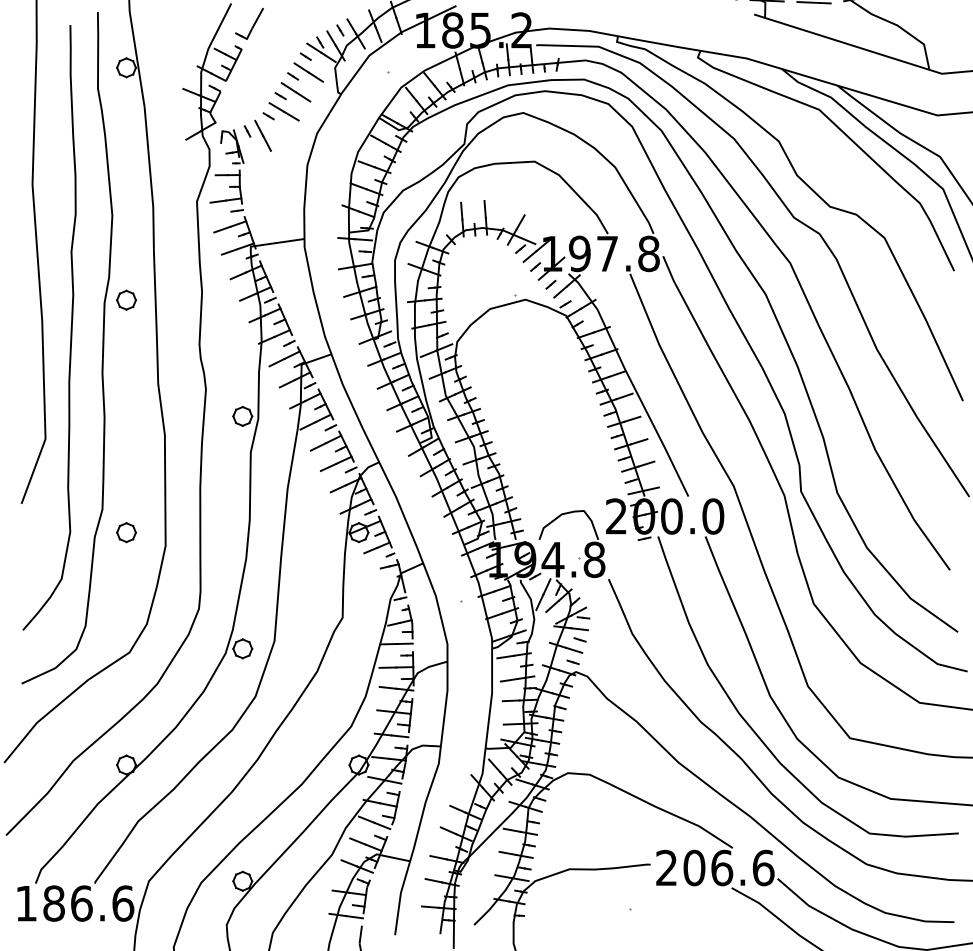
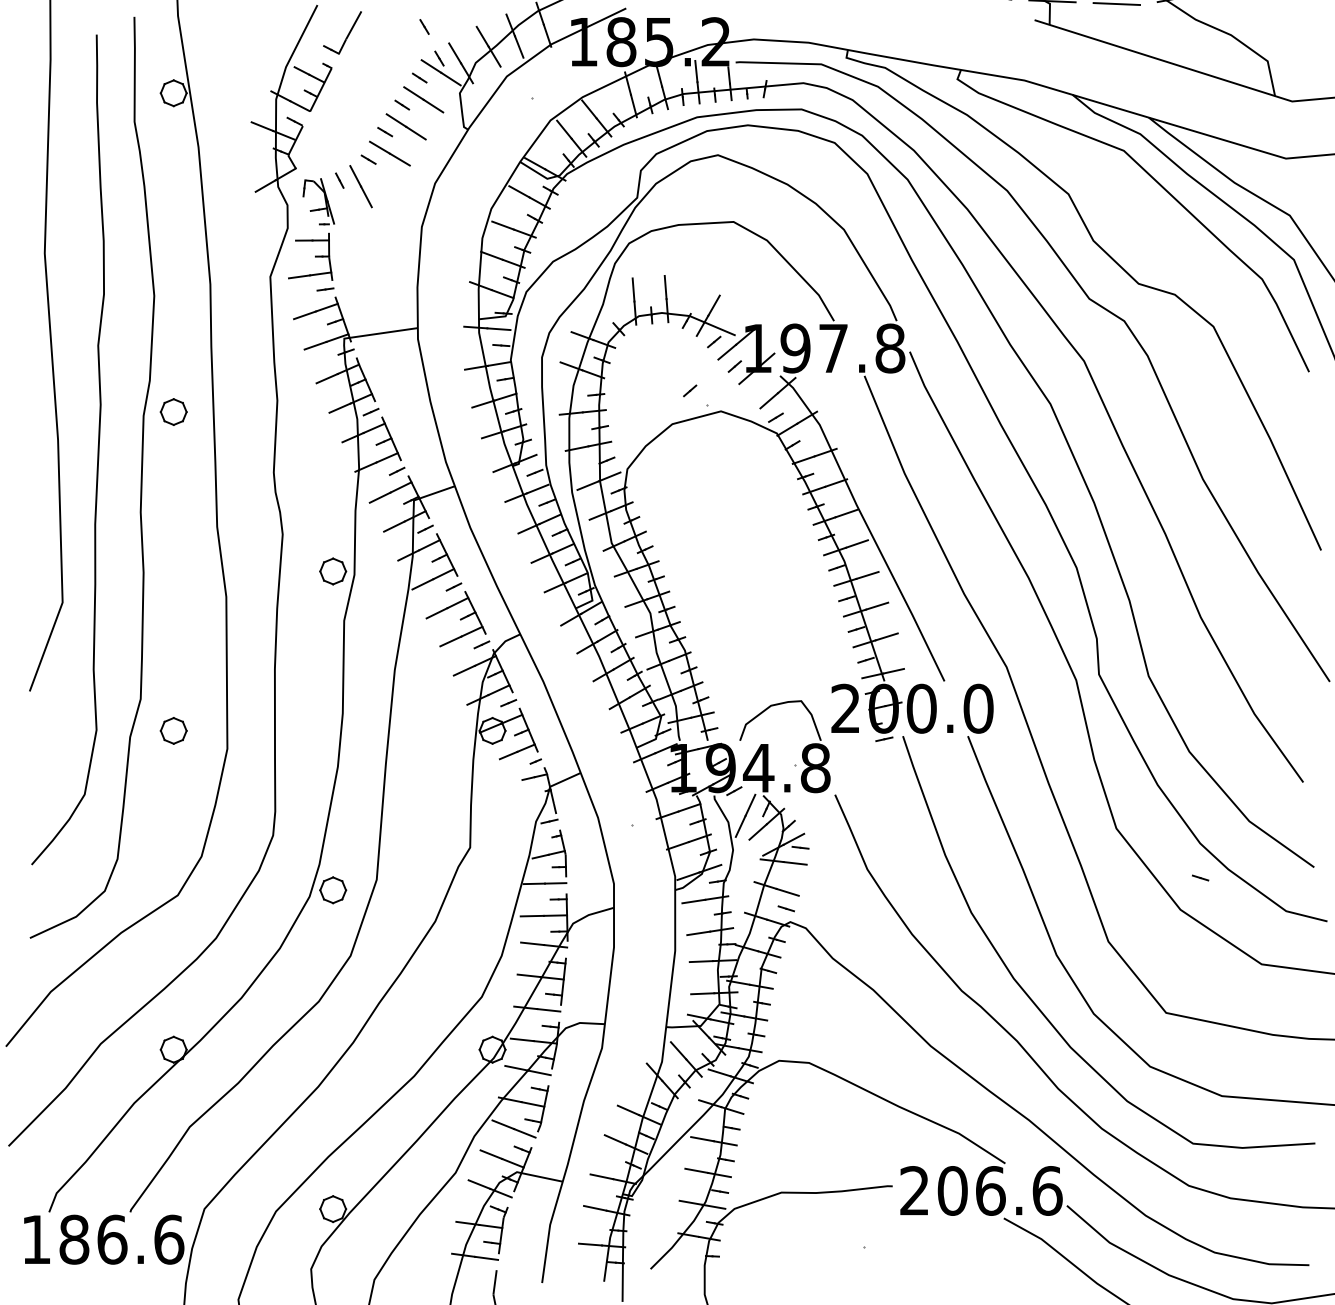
line: (340, 30) -> (424, 27), moved
line: (550, 284) -> (689, 390), moved
line: (579, 639) -> (1199, 877), moved

